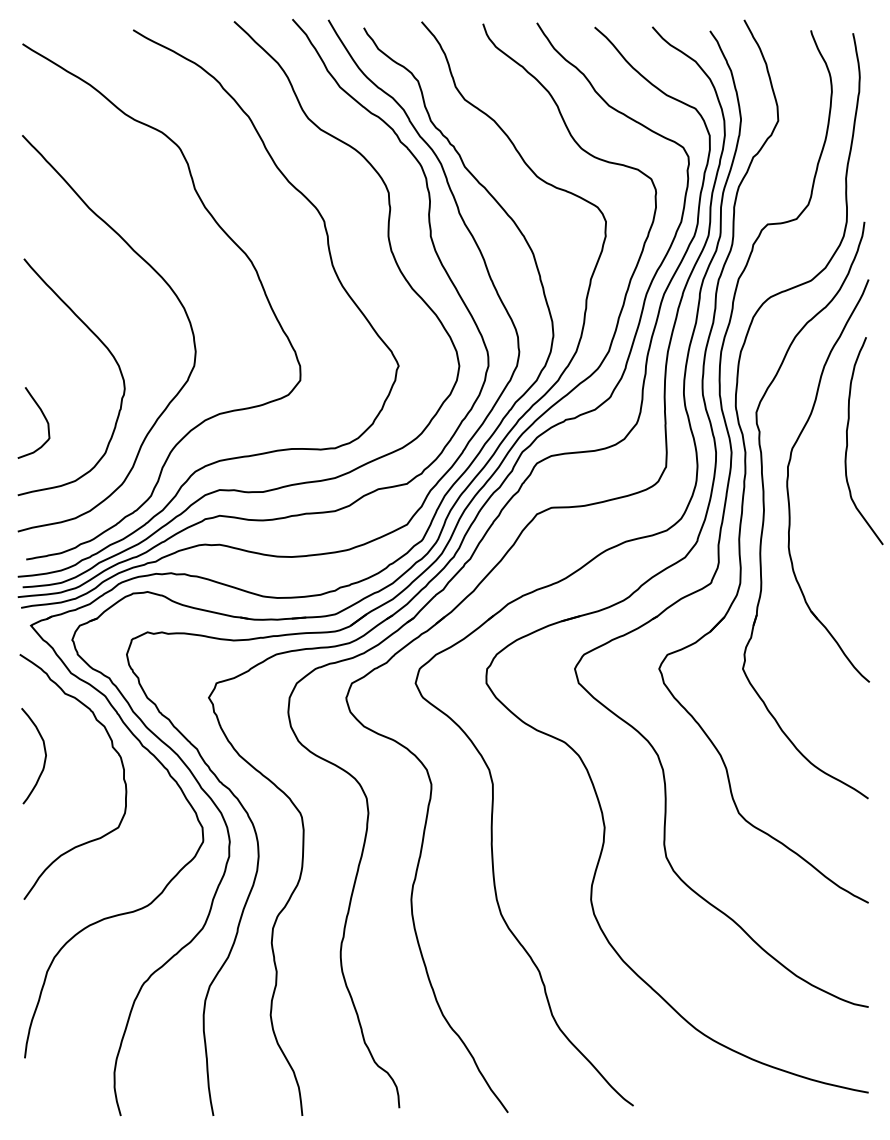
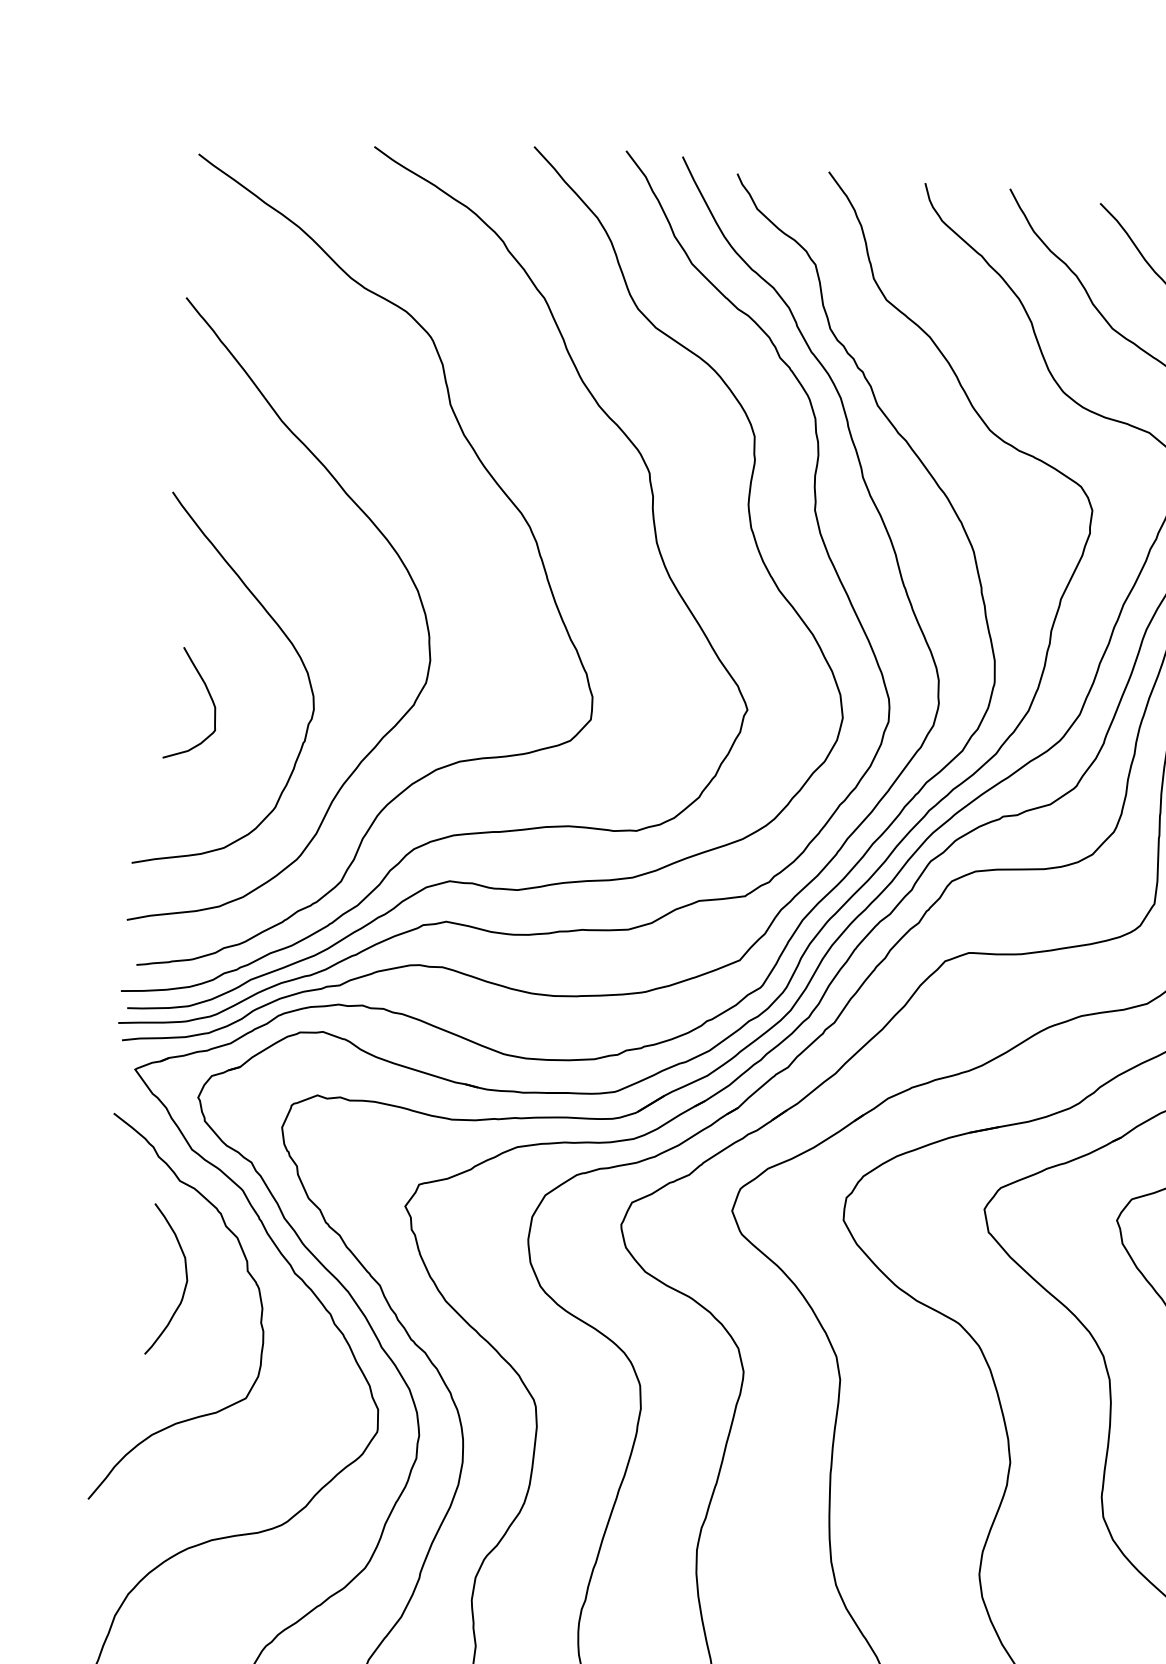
curve: (43, 416) -> (208, 695), moved
curve: (44, 757) -> (184, 1283), moved

